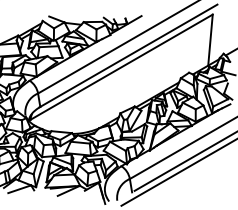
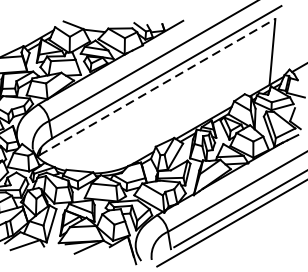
line: (122, 66) -> (158, 86), solid -> dashed

